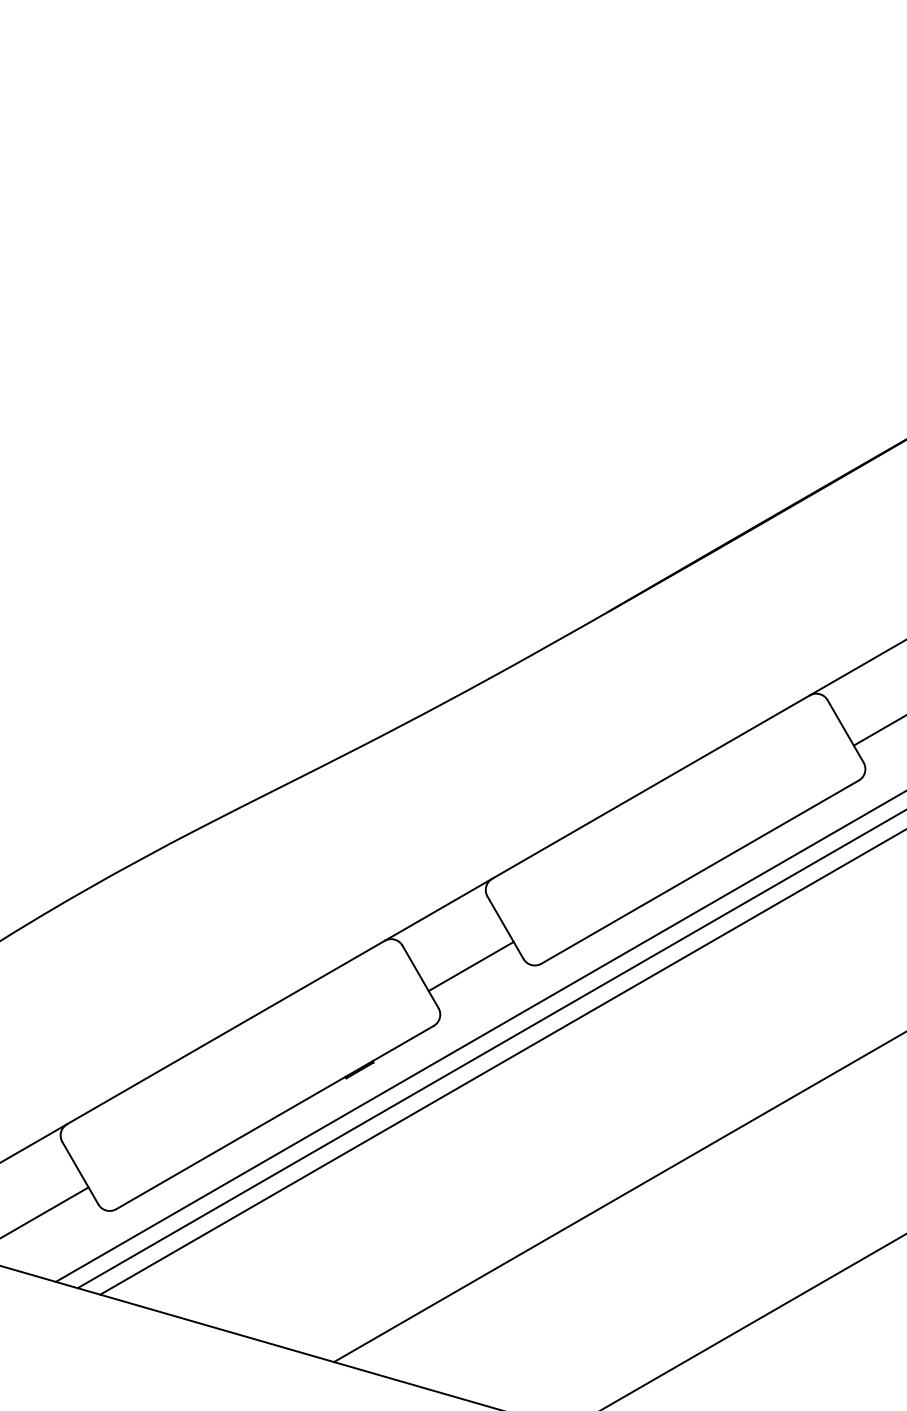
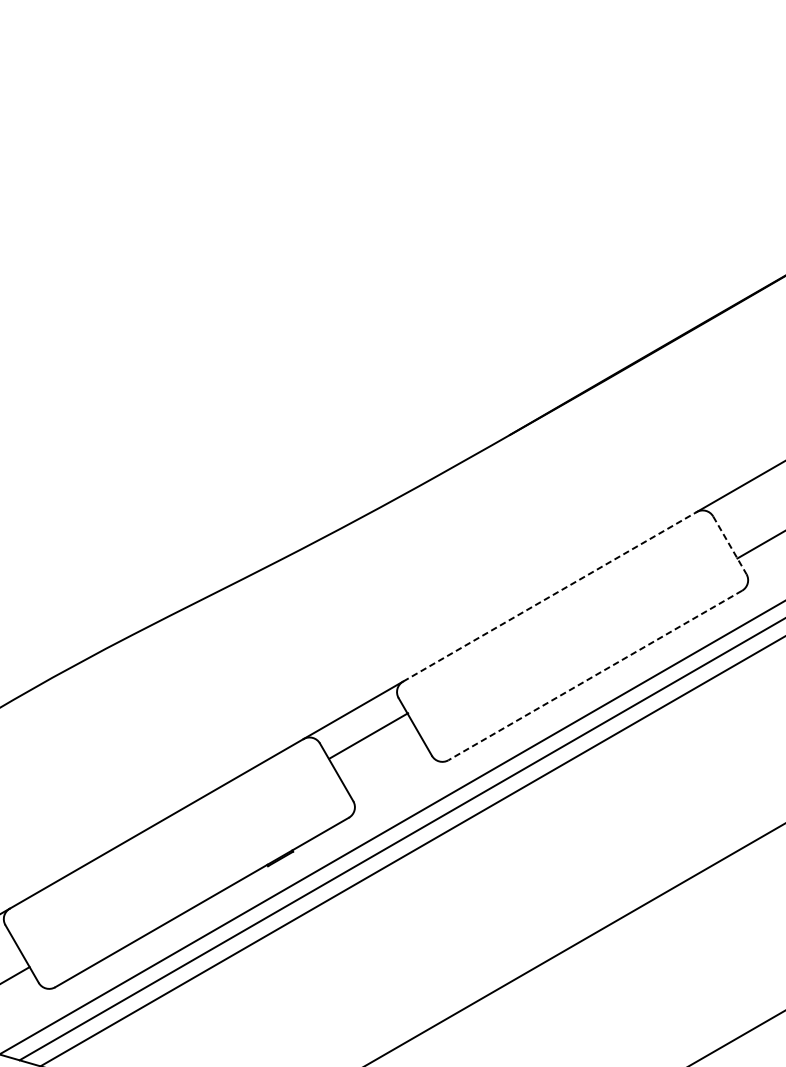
line: (845, 731) -> (729, 545), solid -> dashed
line: (651, 786) -> (550, 596), solid -> dashed
line: (699, 872) -> (594, 675), solid -> dashed
line: (470, 966) -> (368, 735), moved

